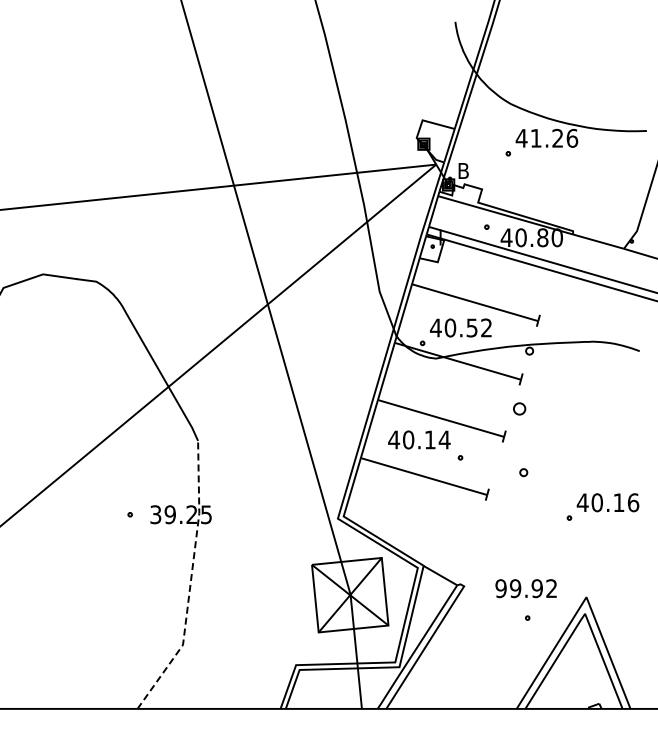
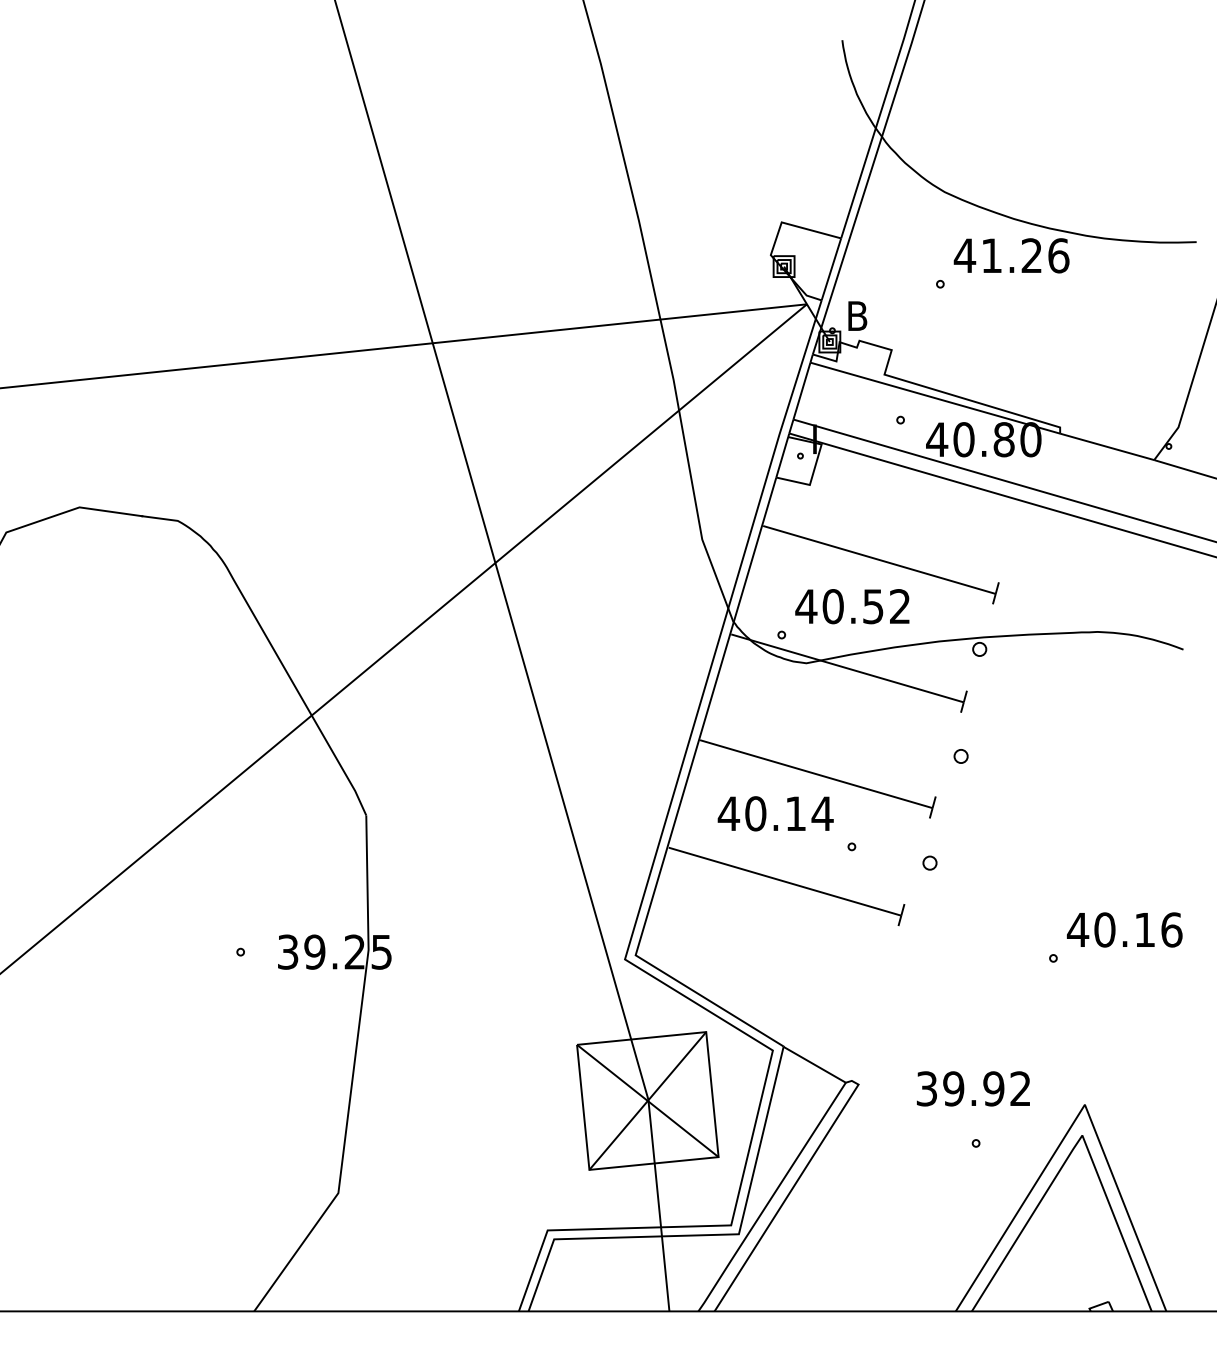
part: (519, 408) -> (960, 755), size x0.62
part: (523, 472) -> (929, 862), moved
line: (190, 581) -> (352, 1075), dashed -> solid
text: (500, 588) -> (925, 1088), 99.92 -> 39.92

